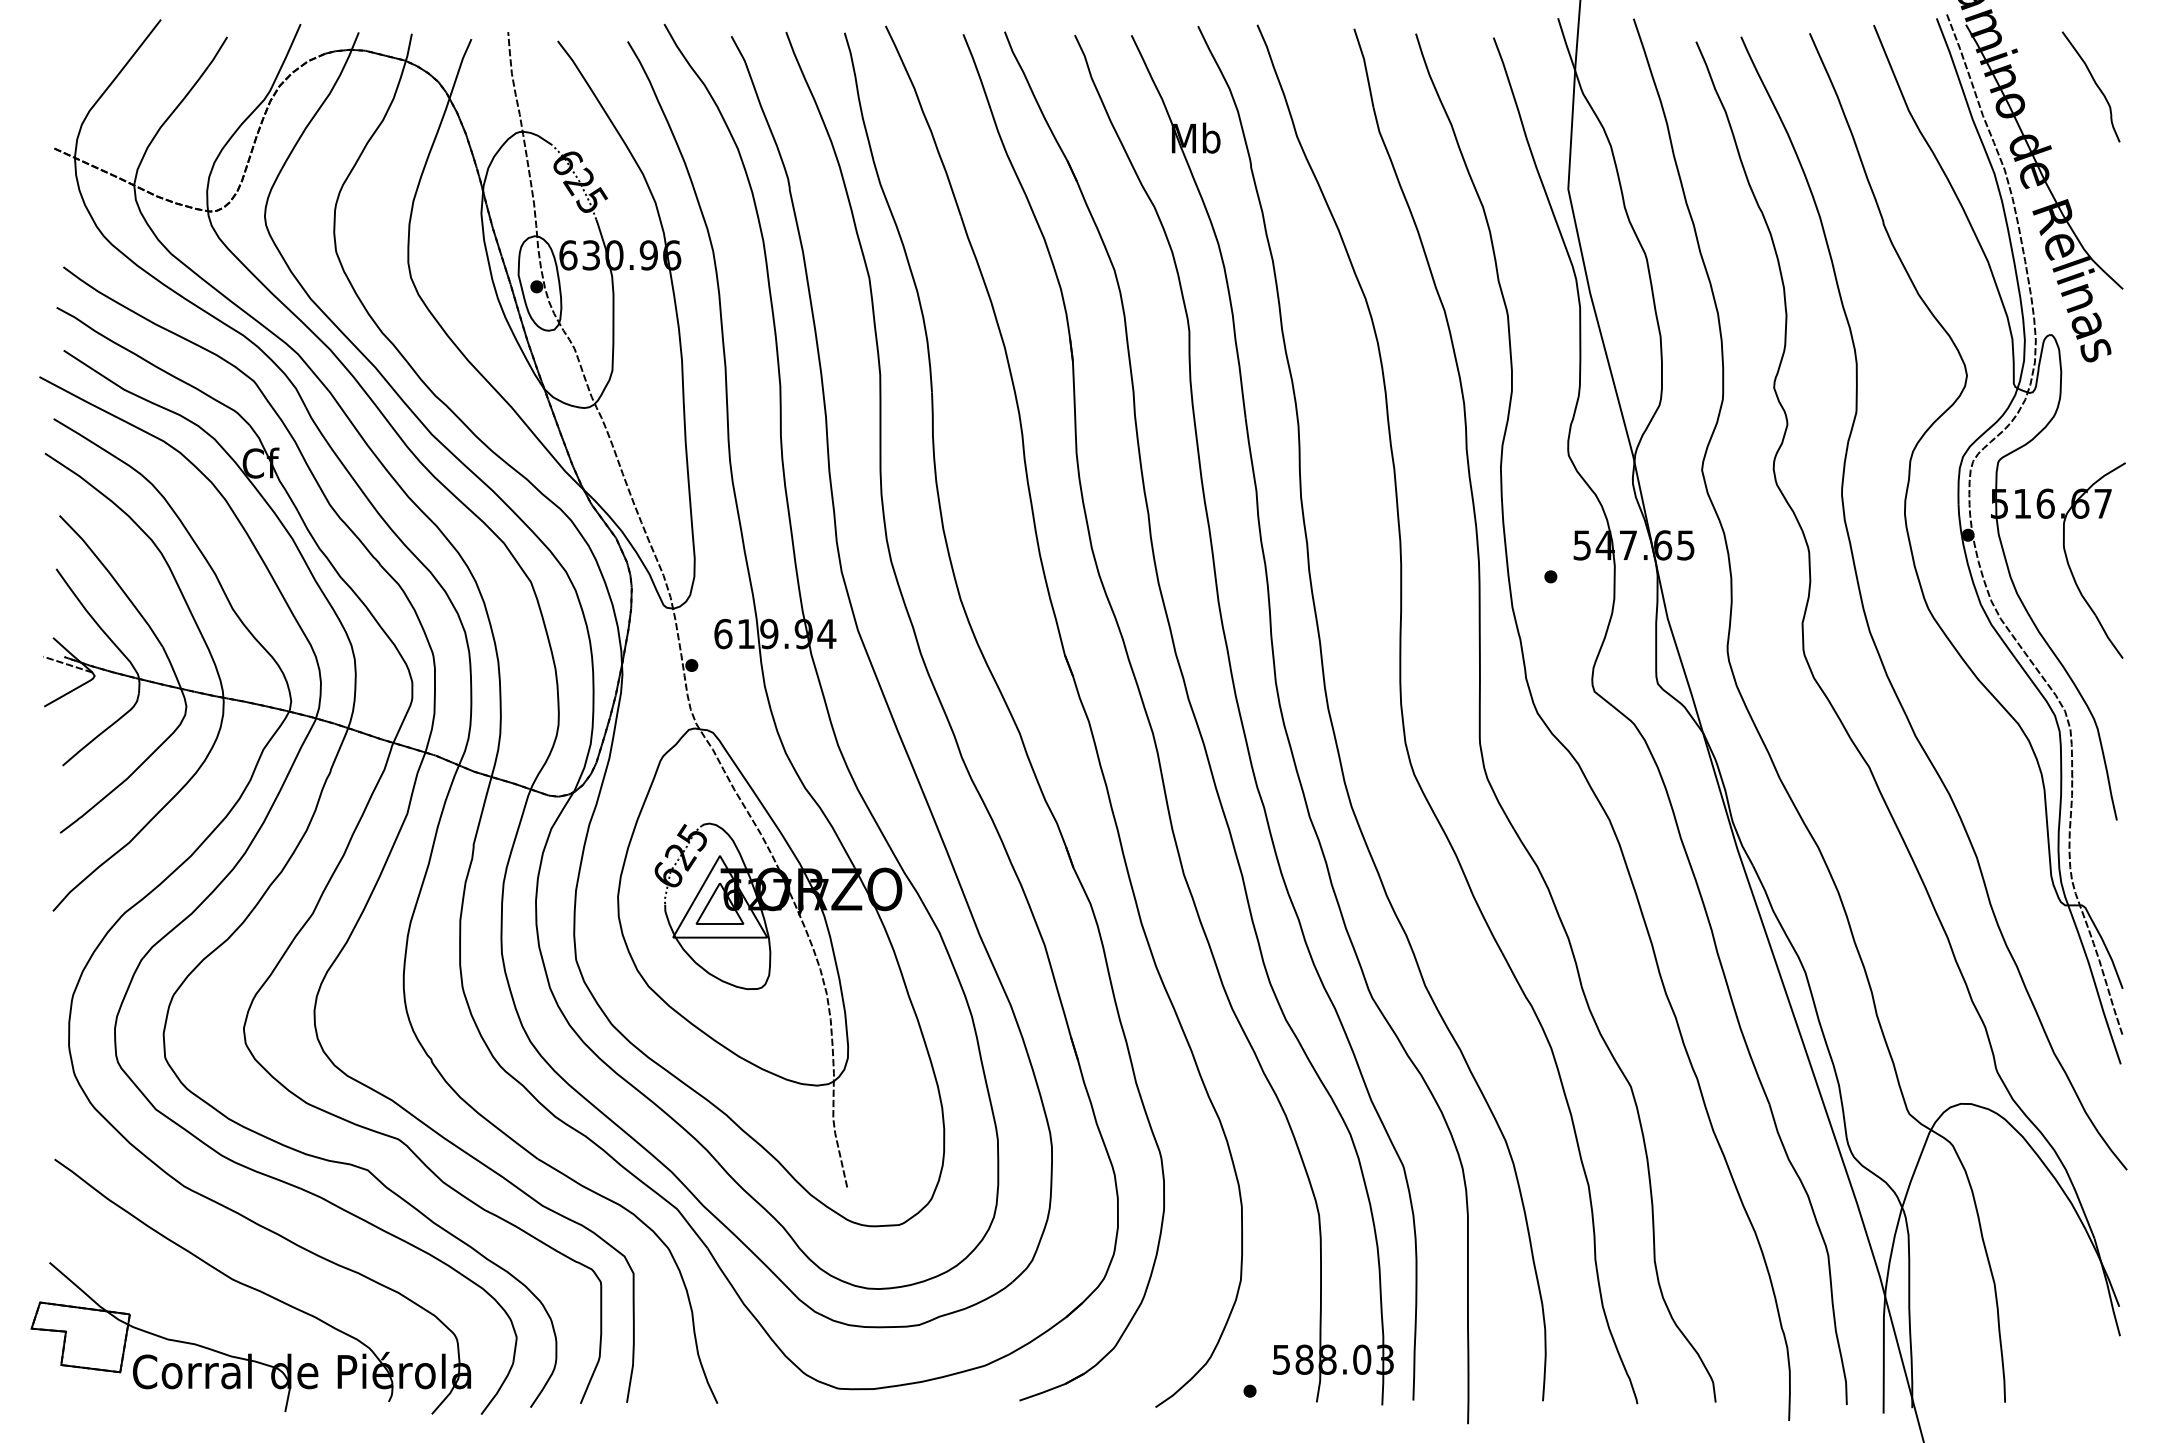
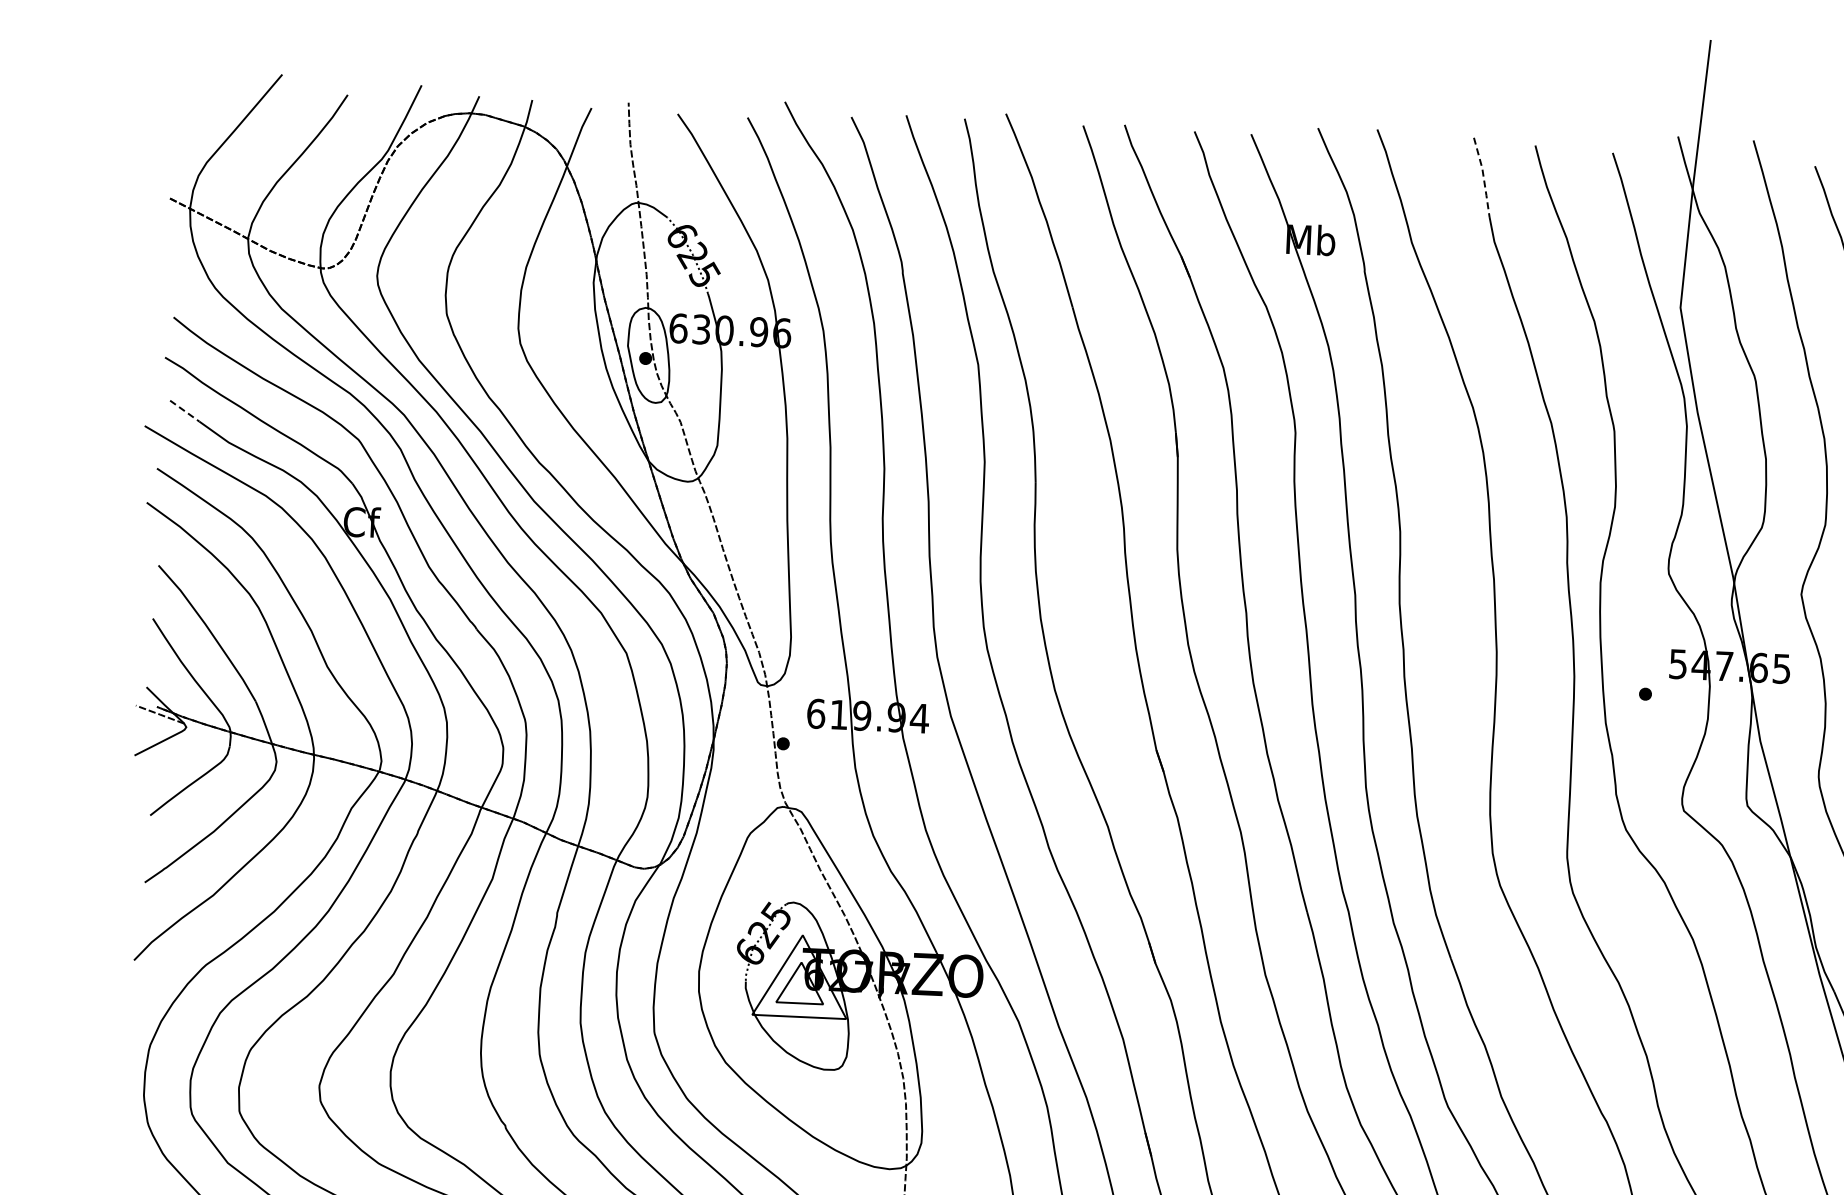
line: (1365, 68) -> (1483, 177), solid -> dashed
line: (79, 360) -> (185, 411), solid -> dashed

